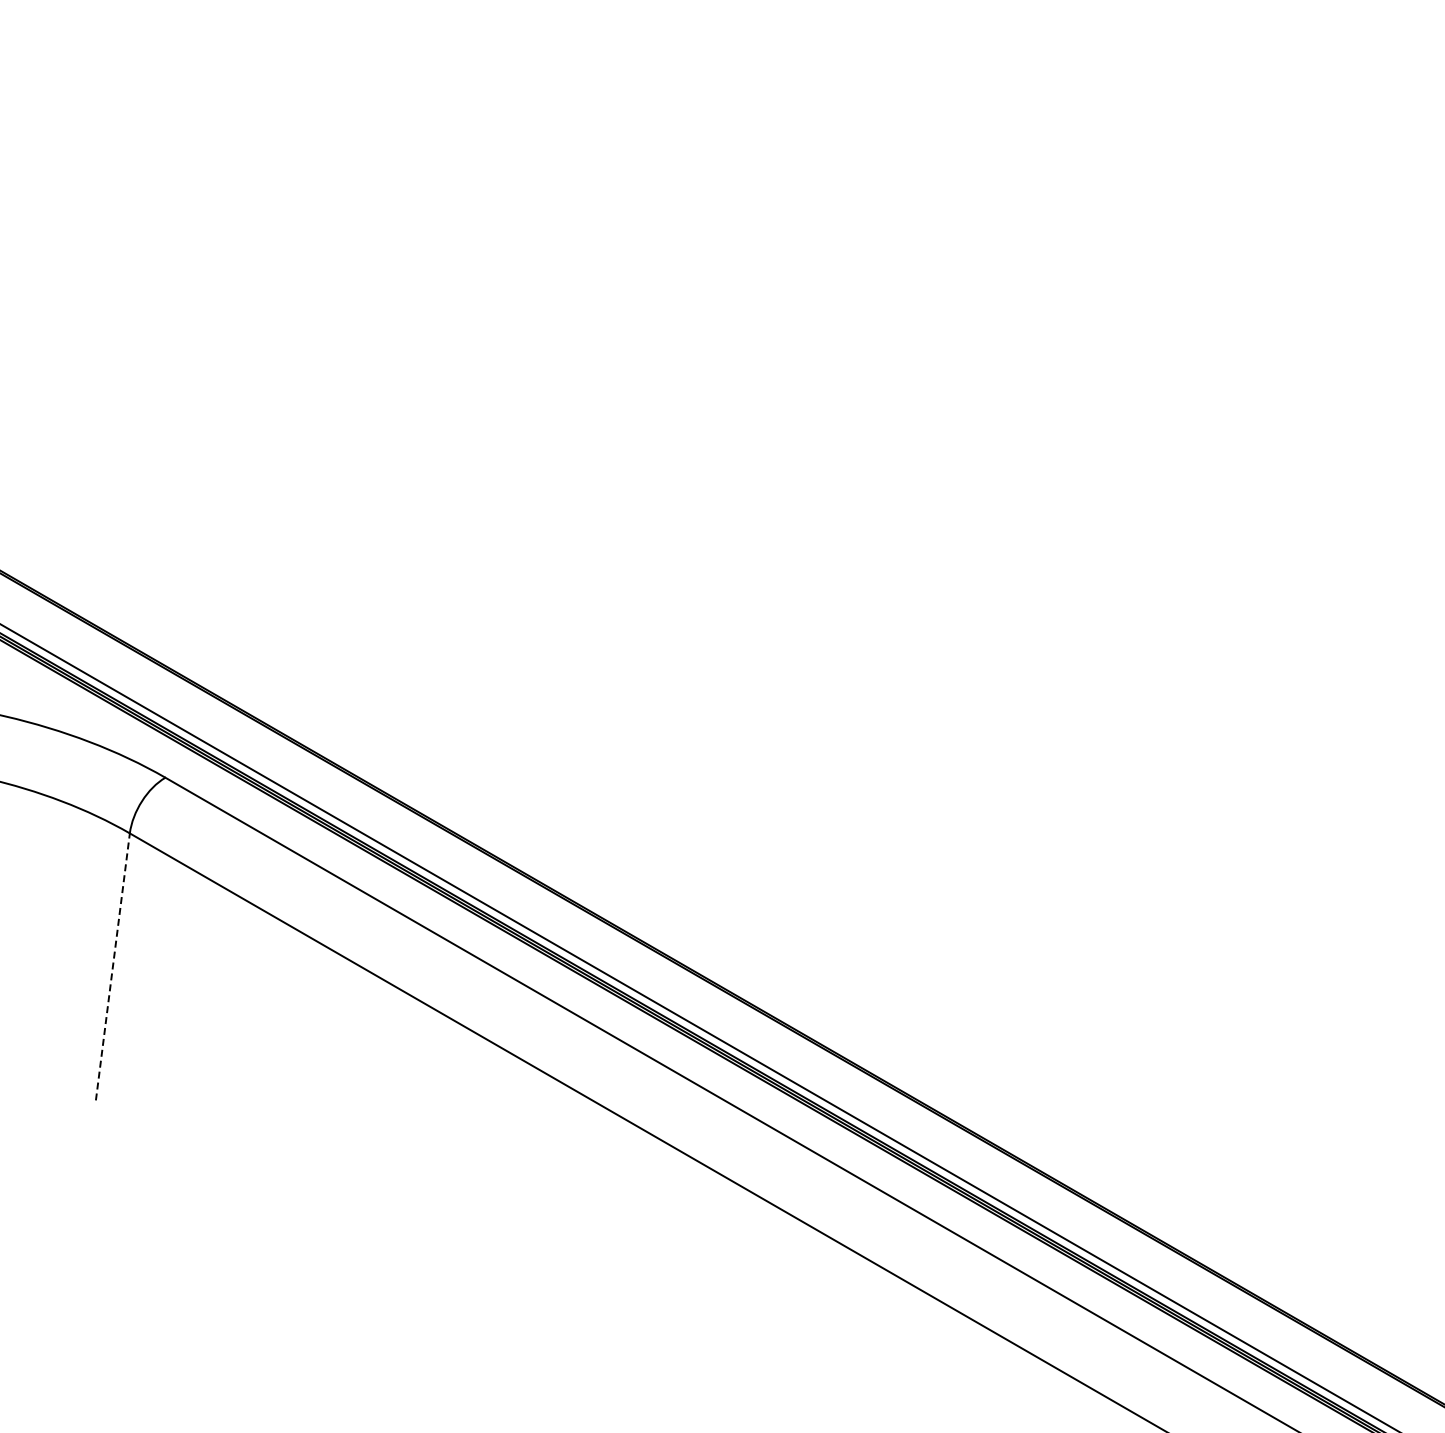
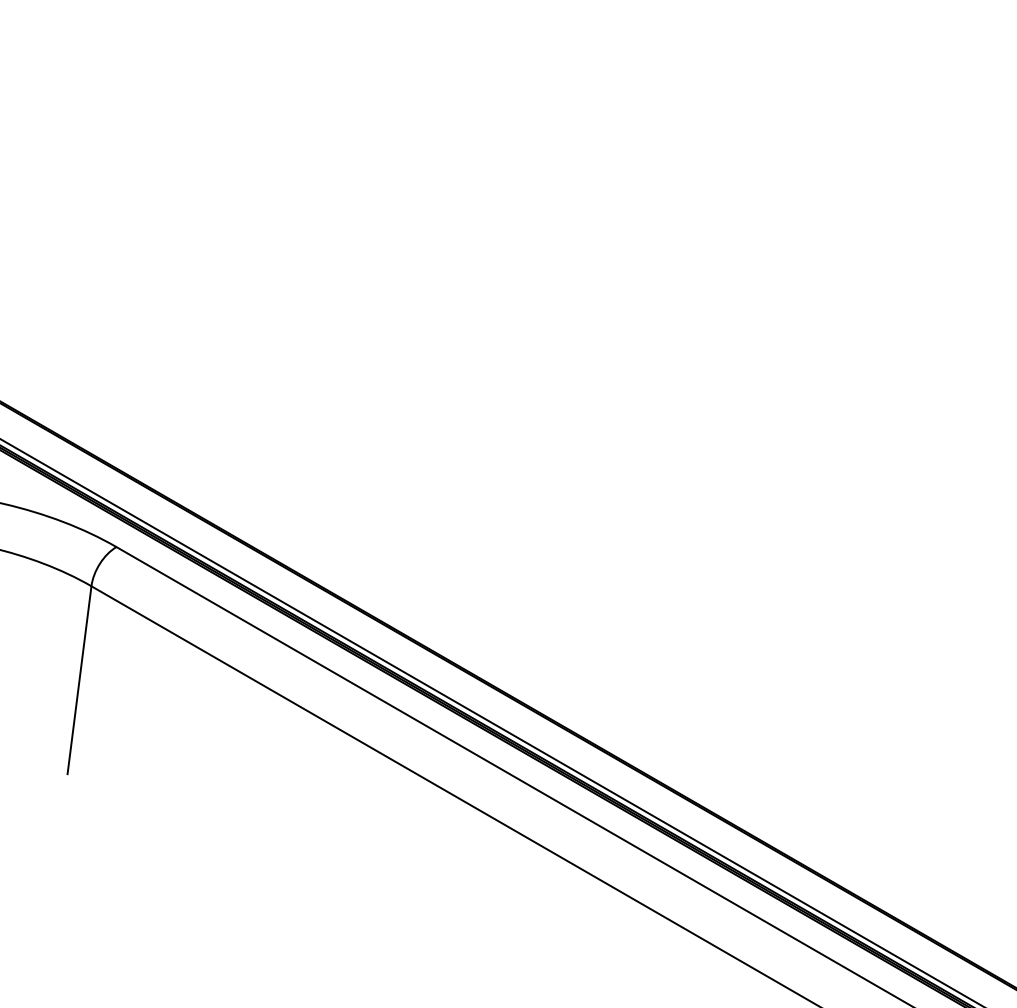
line: (112, 966) -> (79, 679), dashed -> solid

